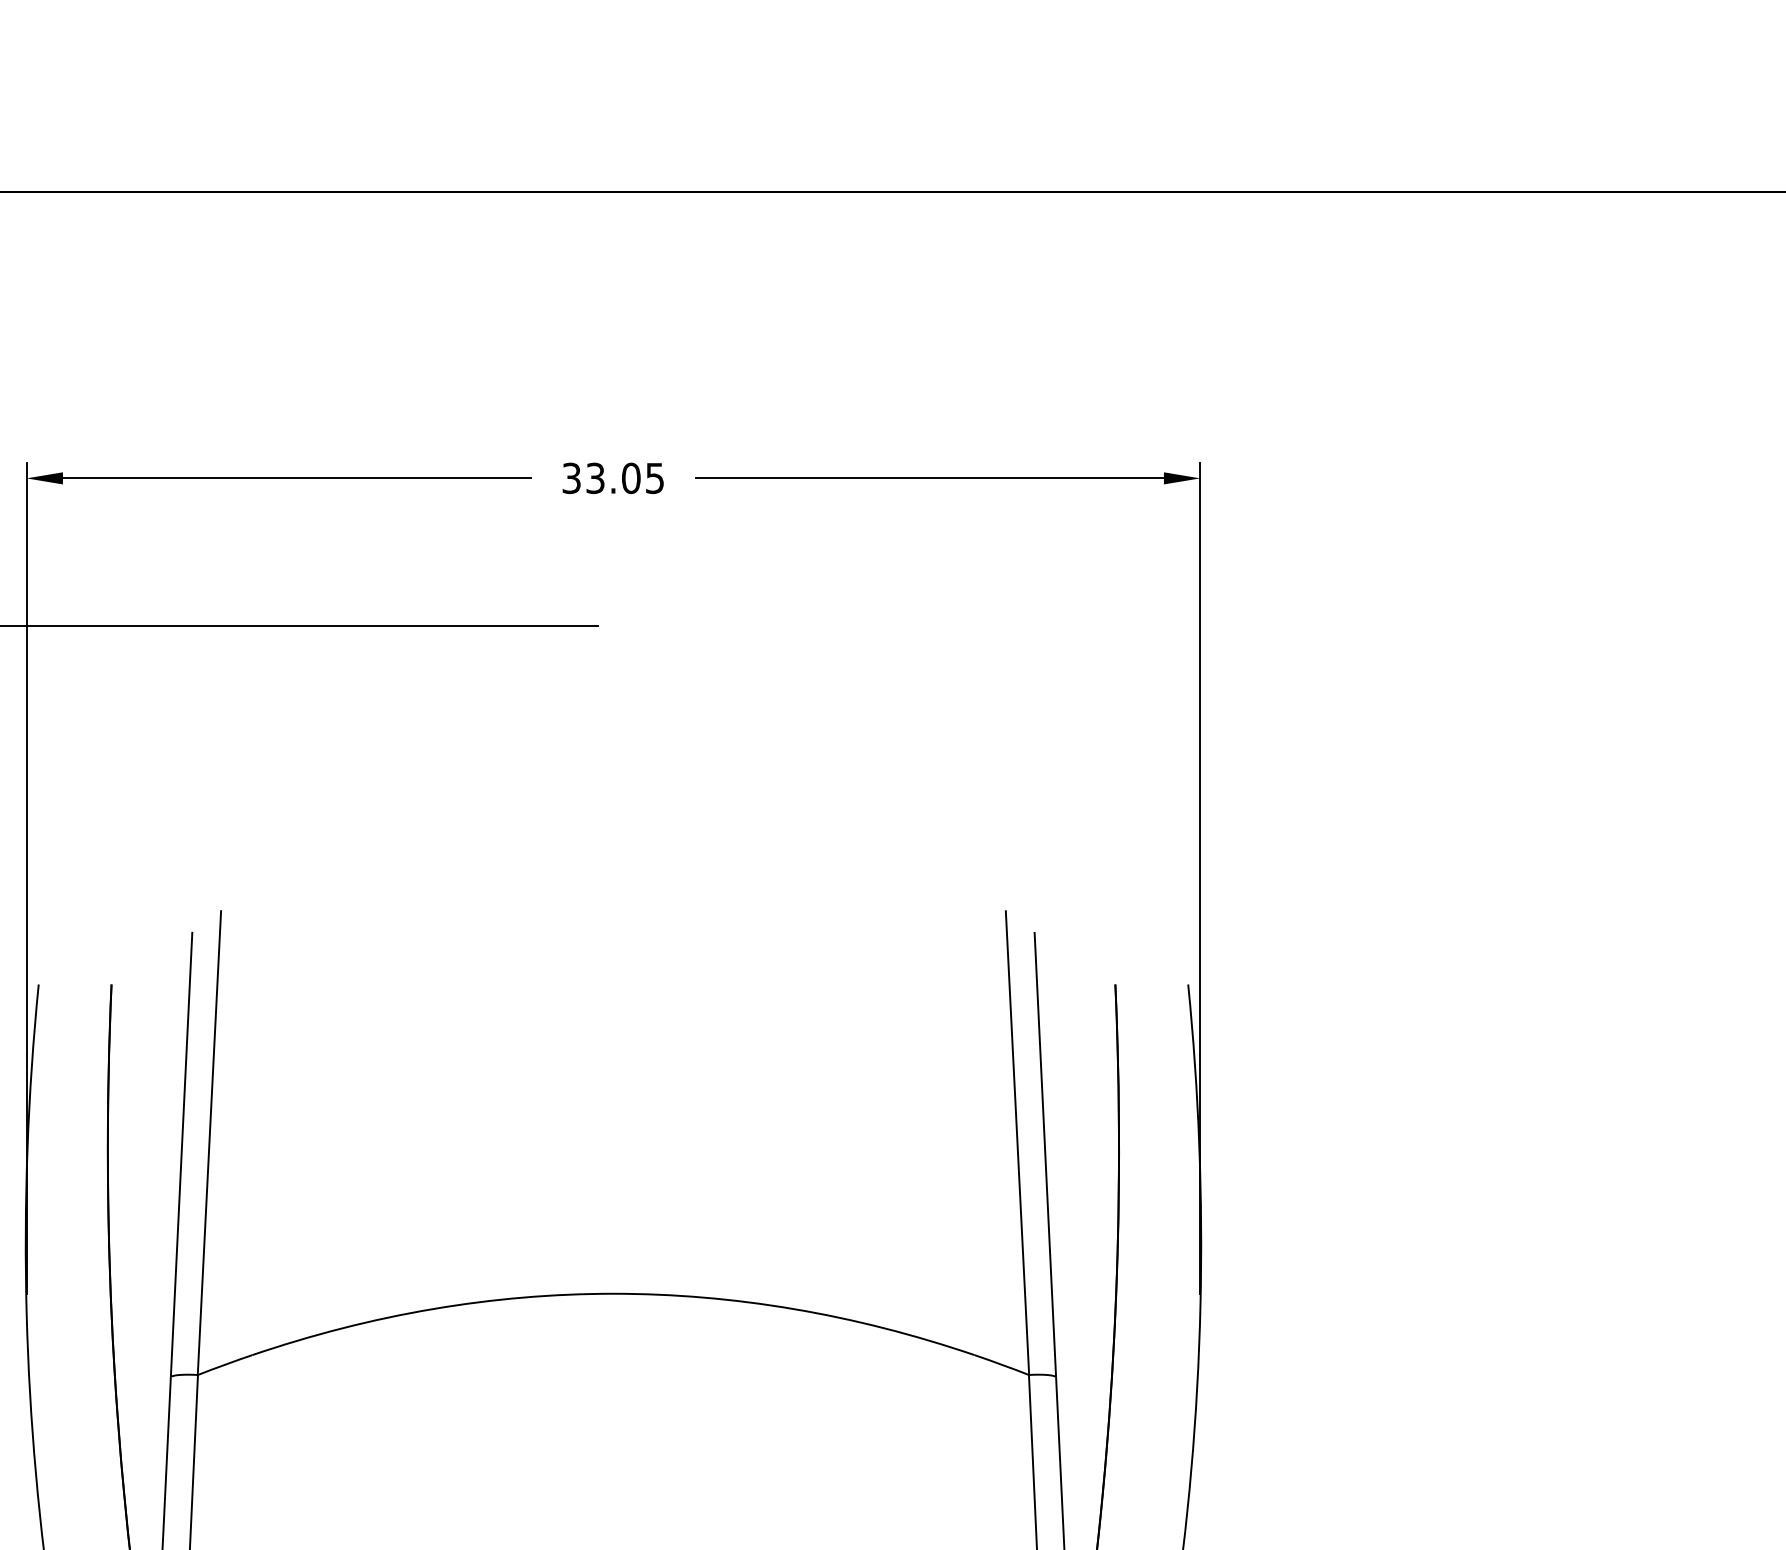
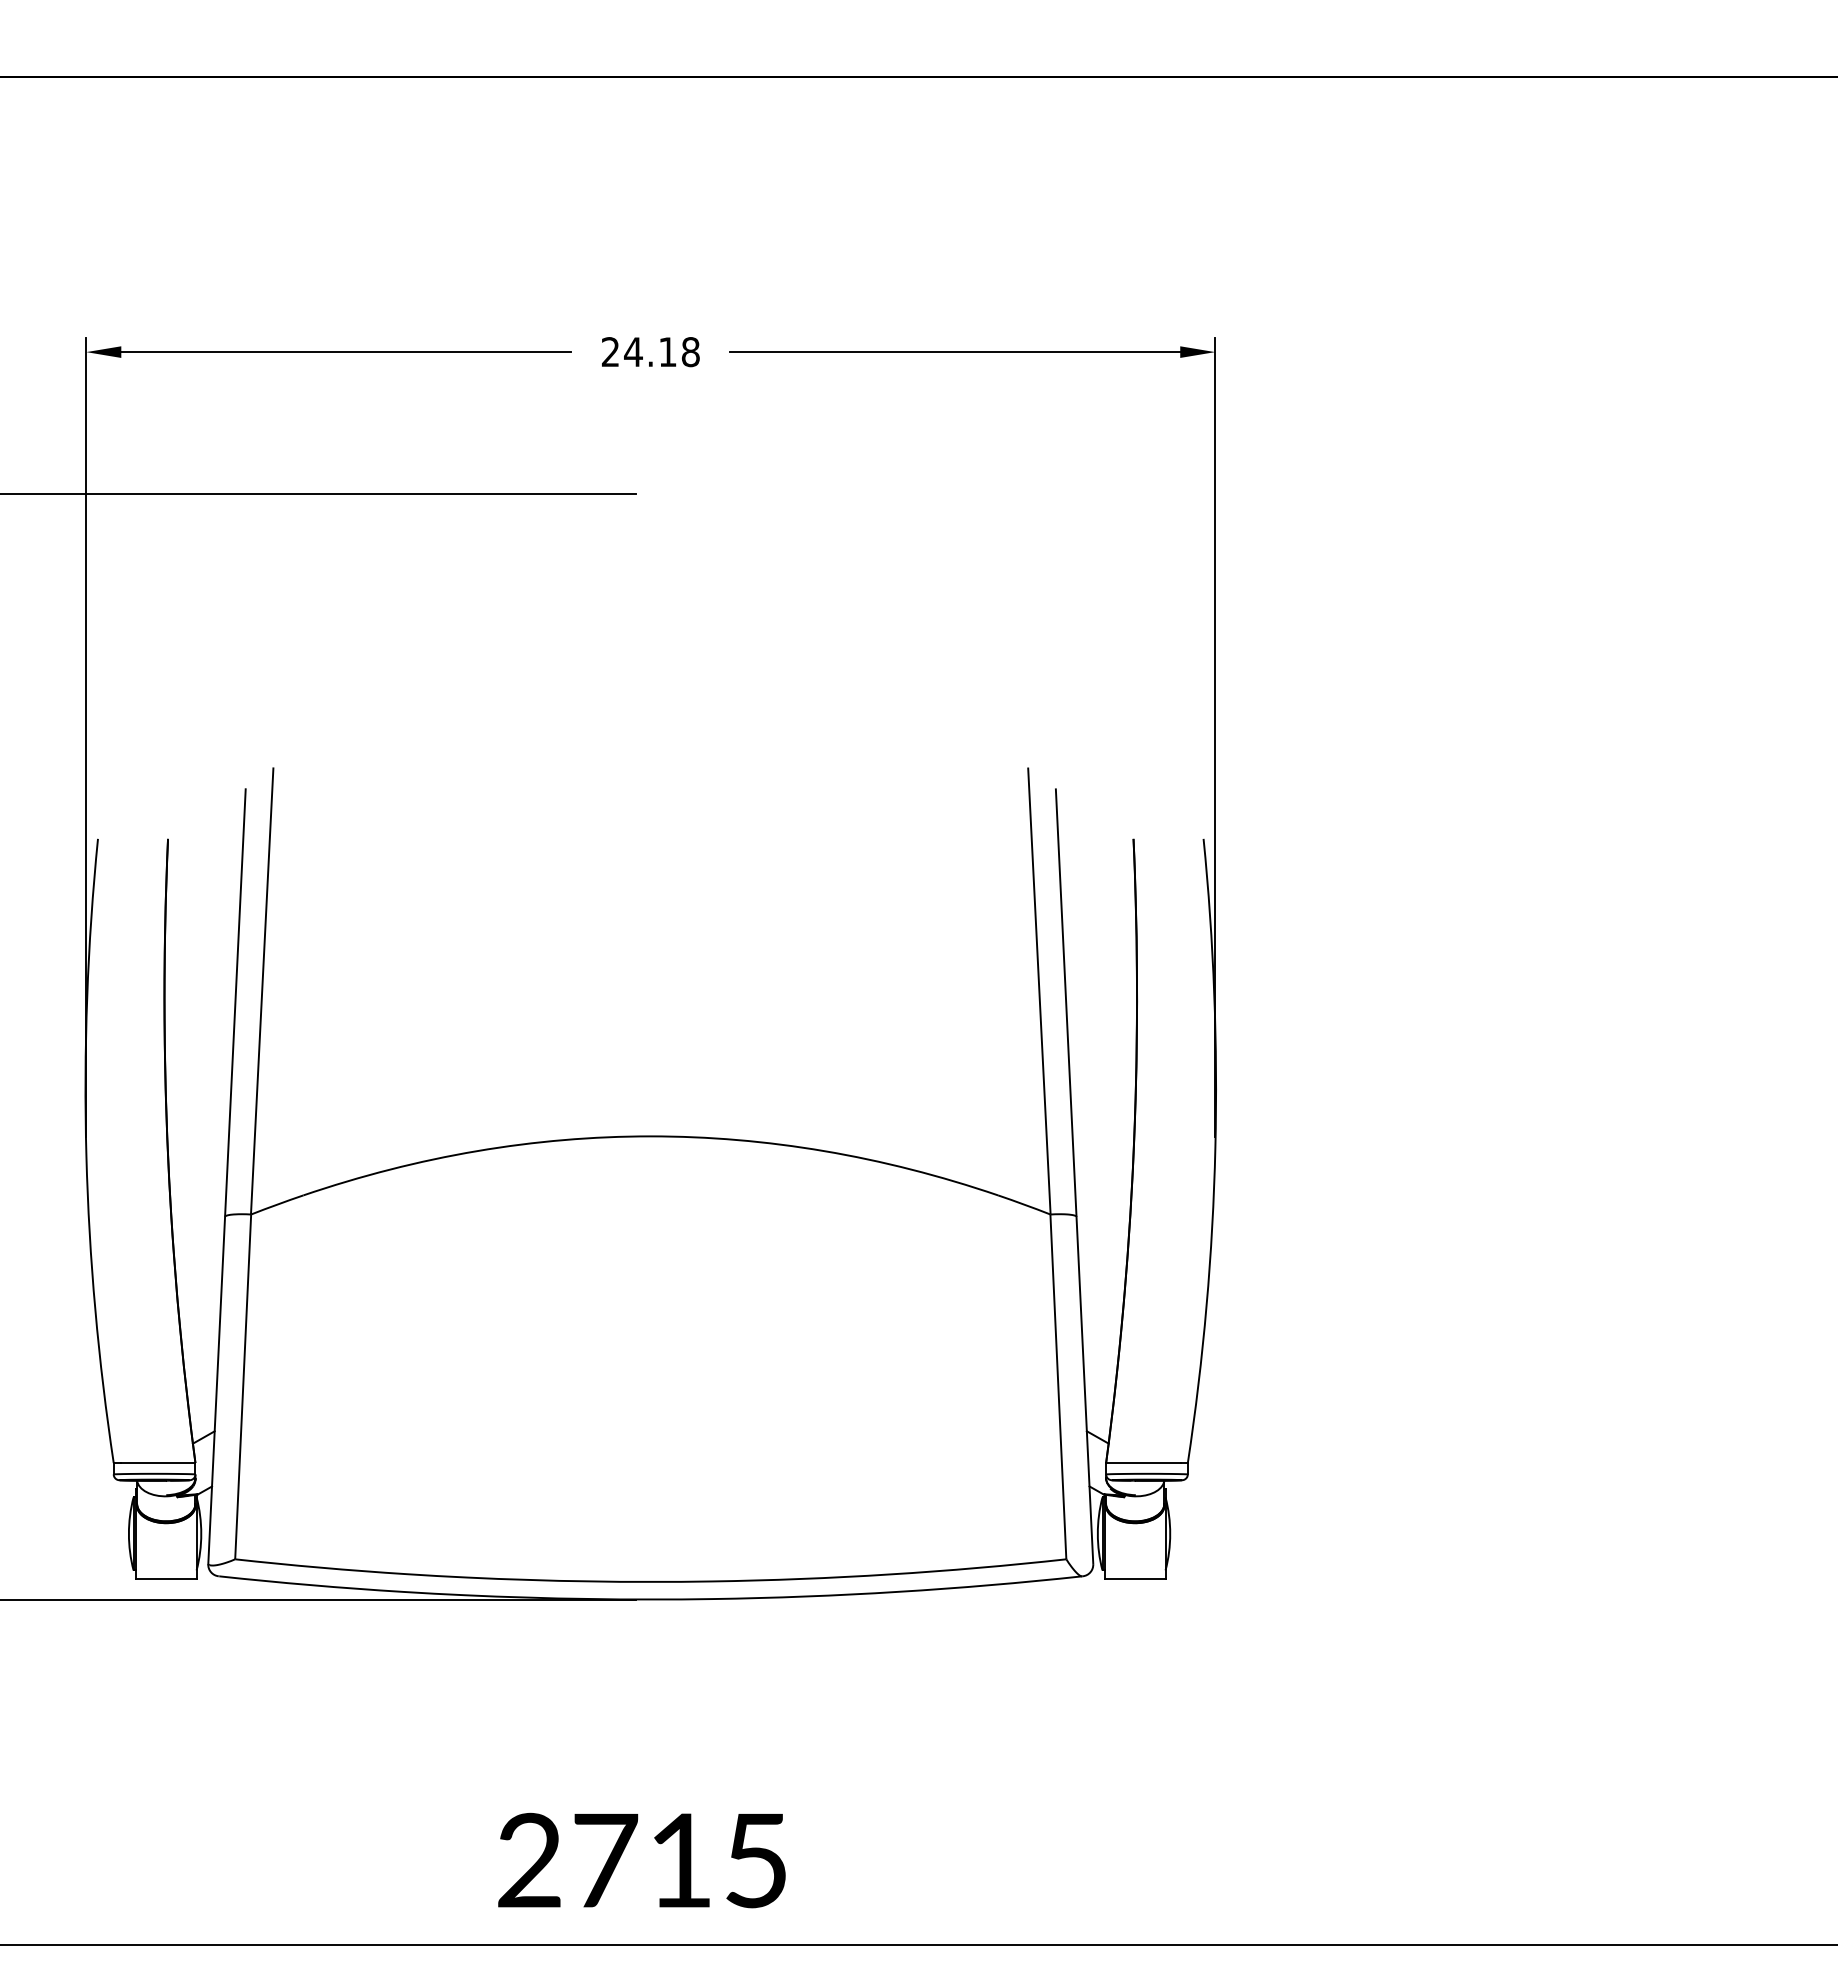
text: (613, 478) -> (650, 352), 33.05 -> 24.18

